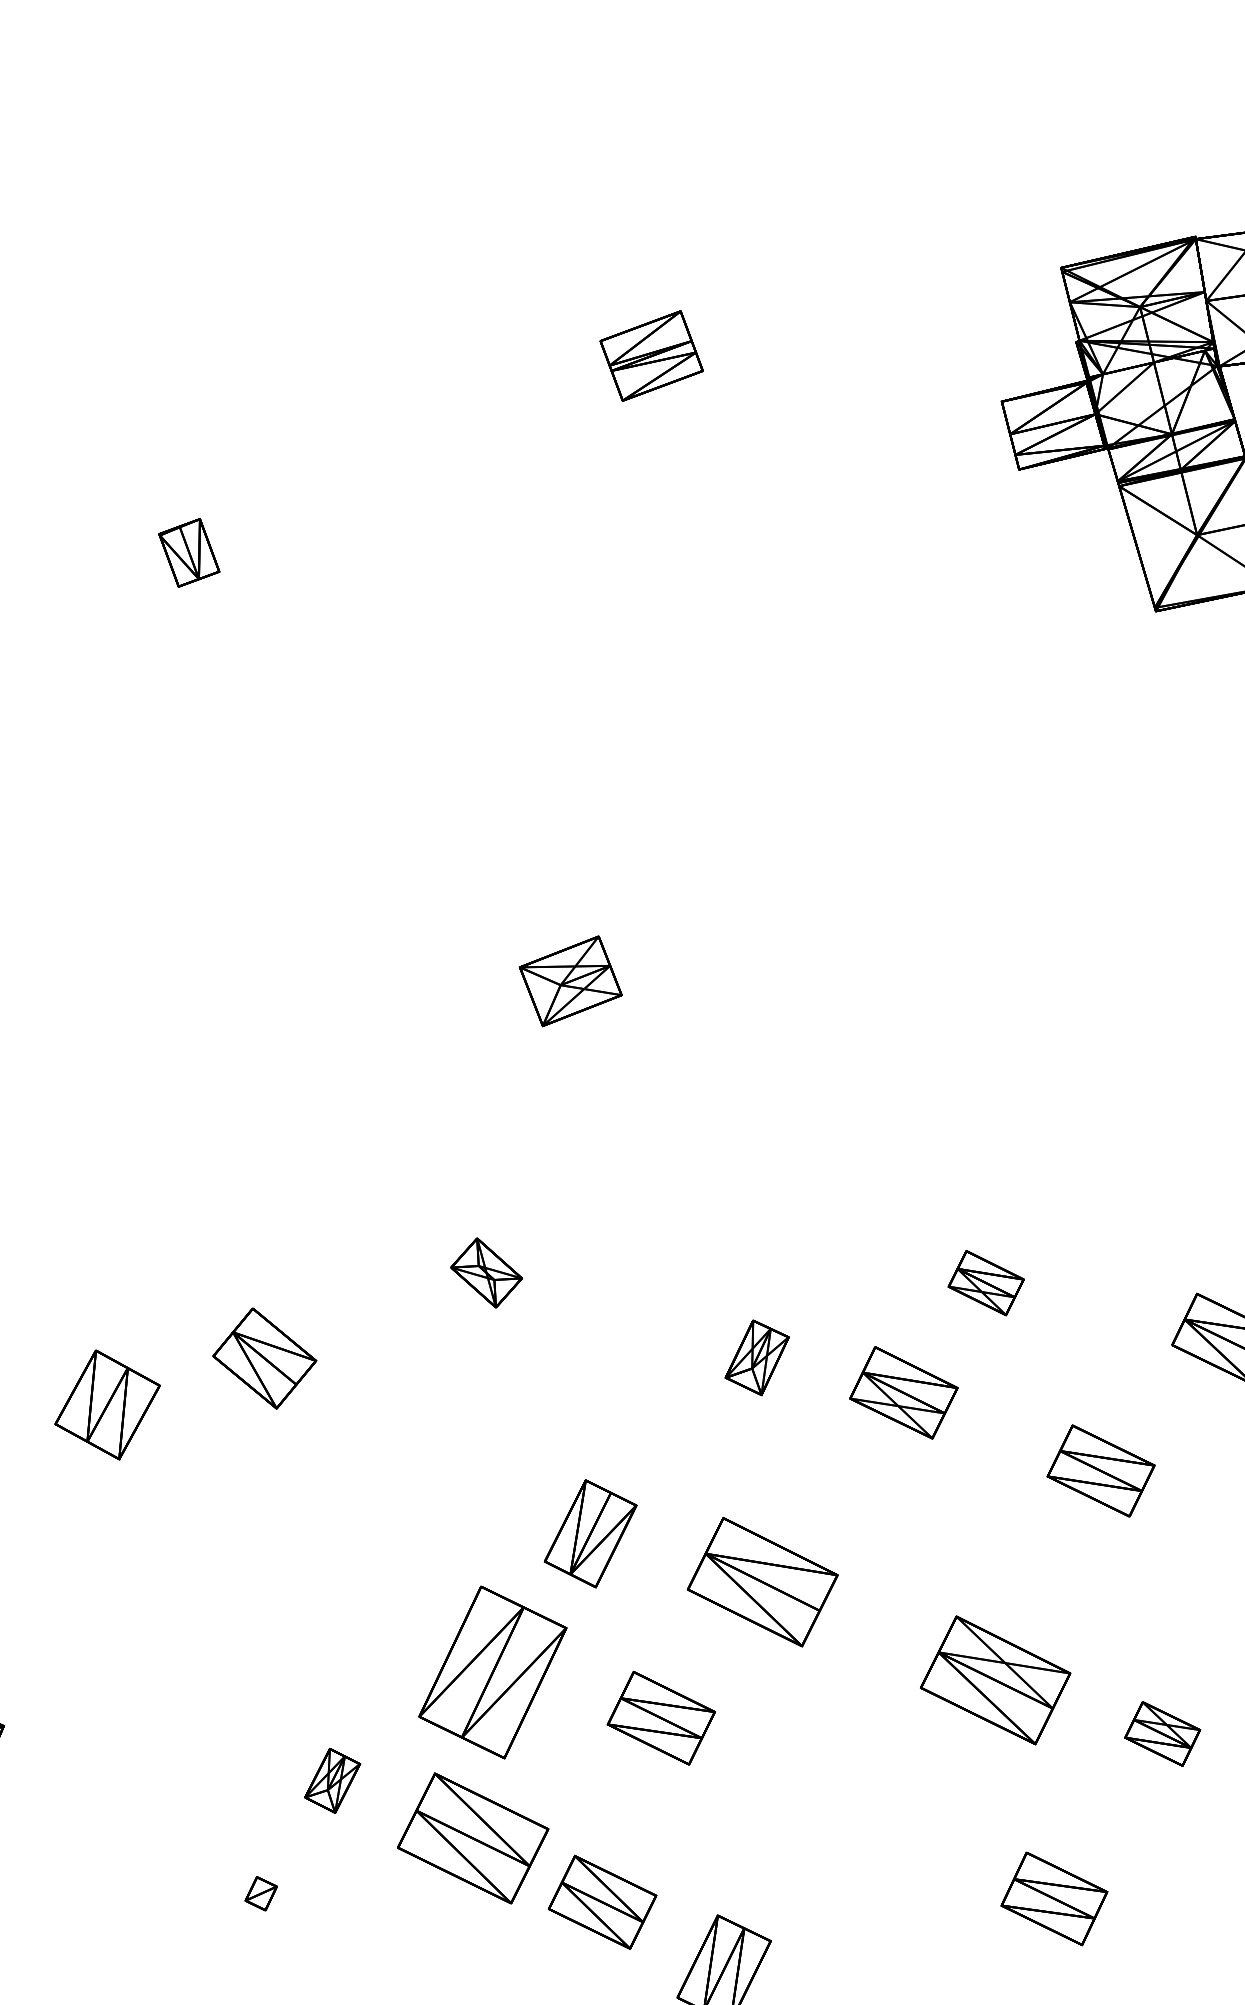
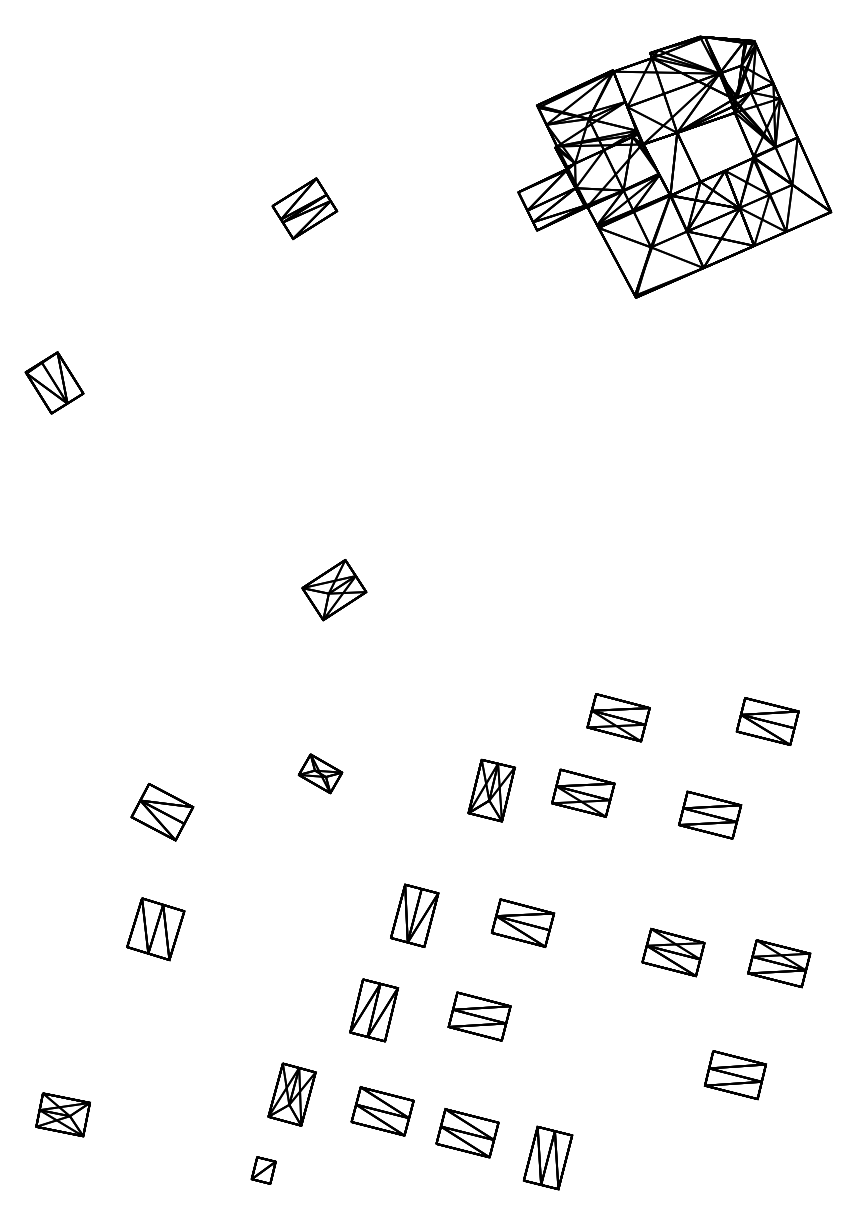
part: (189, 552) -> (54, 382), size x1.43
part: (986, 1282) -> (618, 717), size x1.43
part: (756, 1357) -> (491, 790), size x1.43
part: (264, 1359) -> (162, 812), moved
part: (107, 1405) -> (155, 929), moved
part: (762, 1580) -> (522, 922), size x0.71
part: (493, 1672) -> (374, 1010), size x0.62
part: (995, 1680) -> (673, 952), size x0.71
part: (1163, 1733) -> (779, 963), size x1.43
part: (331, 1780) -> (291, 1094), size x1.67
part: (472, 1838) -> (382, 1111), size x0.71
part: (260, 1893) -> (263, 1170), size x1.43

